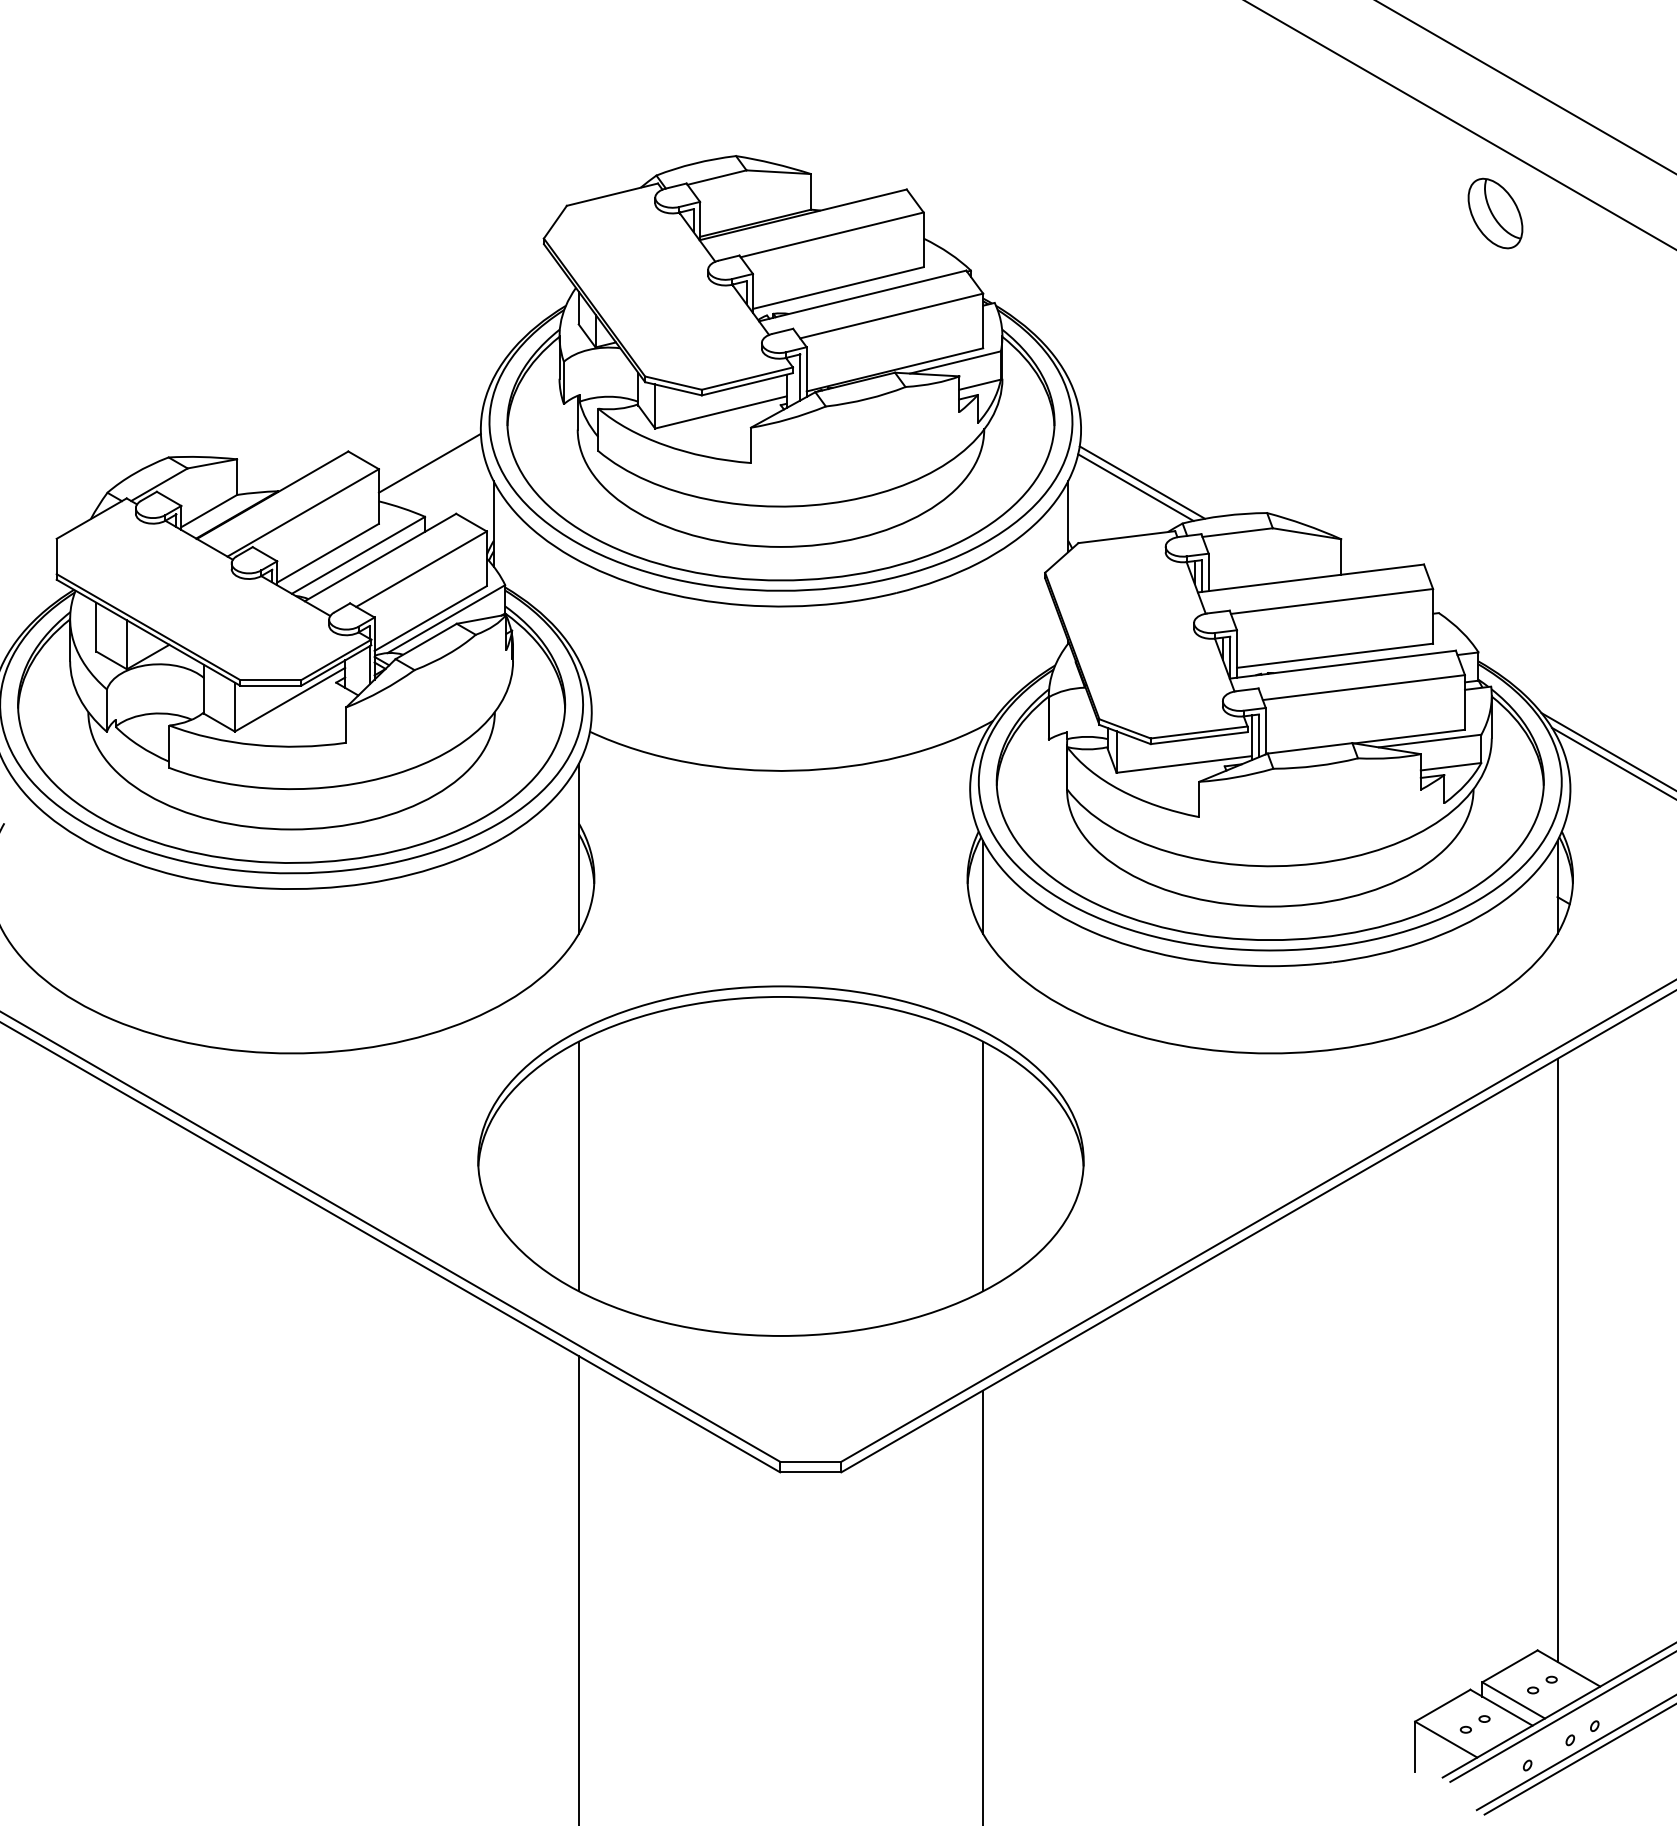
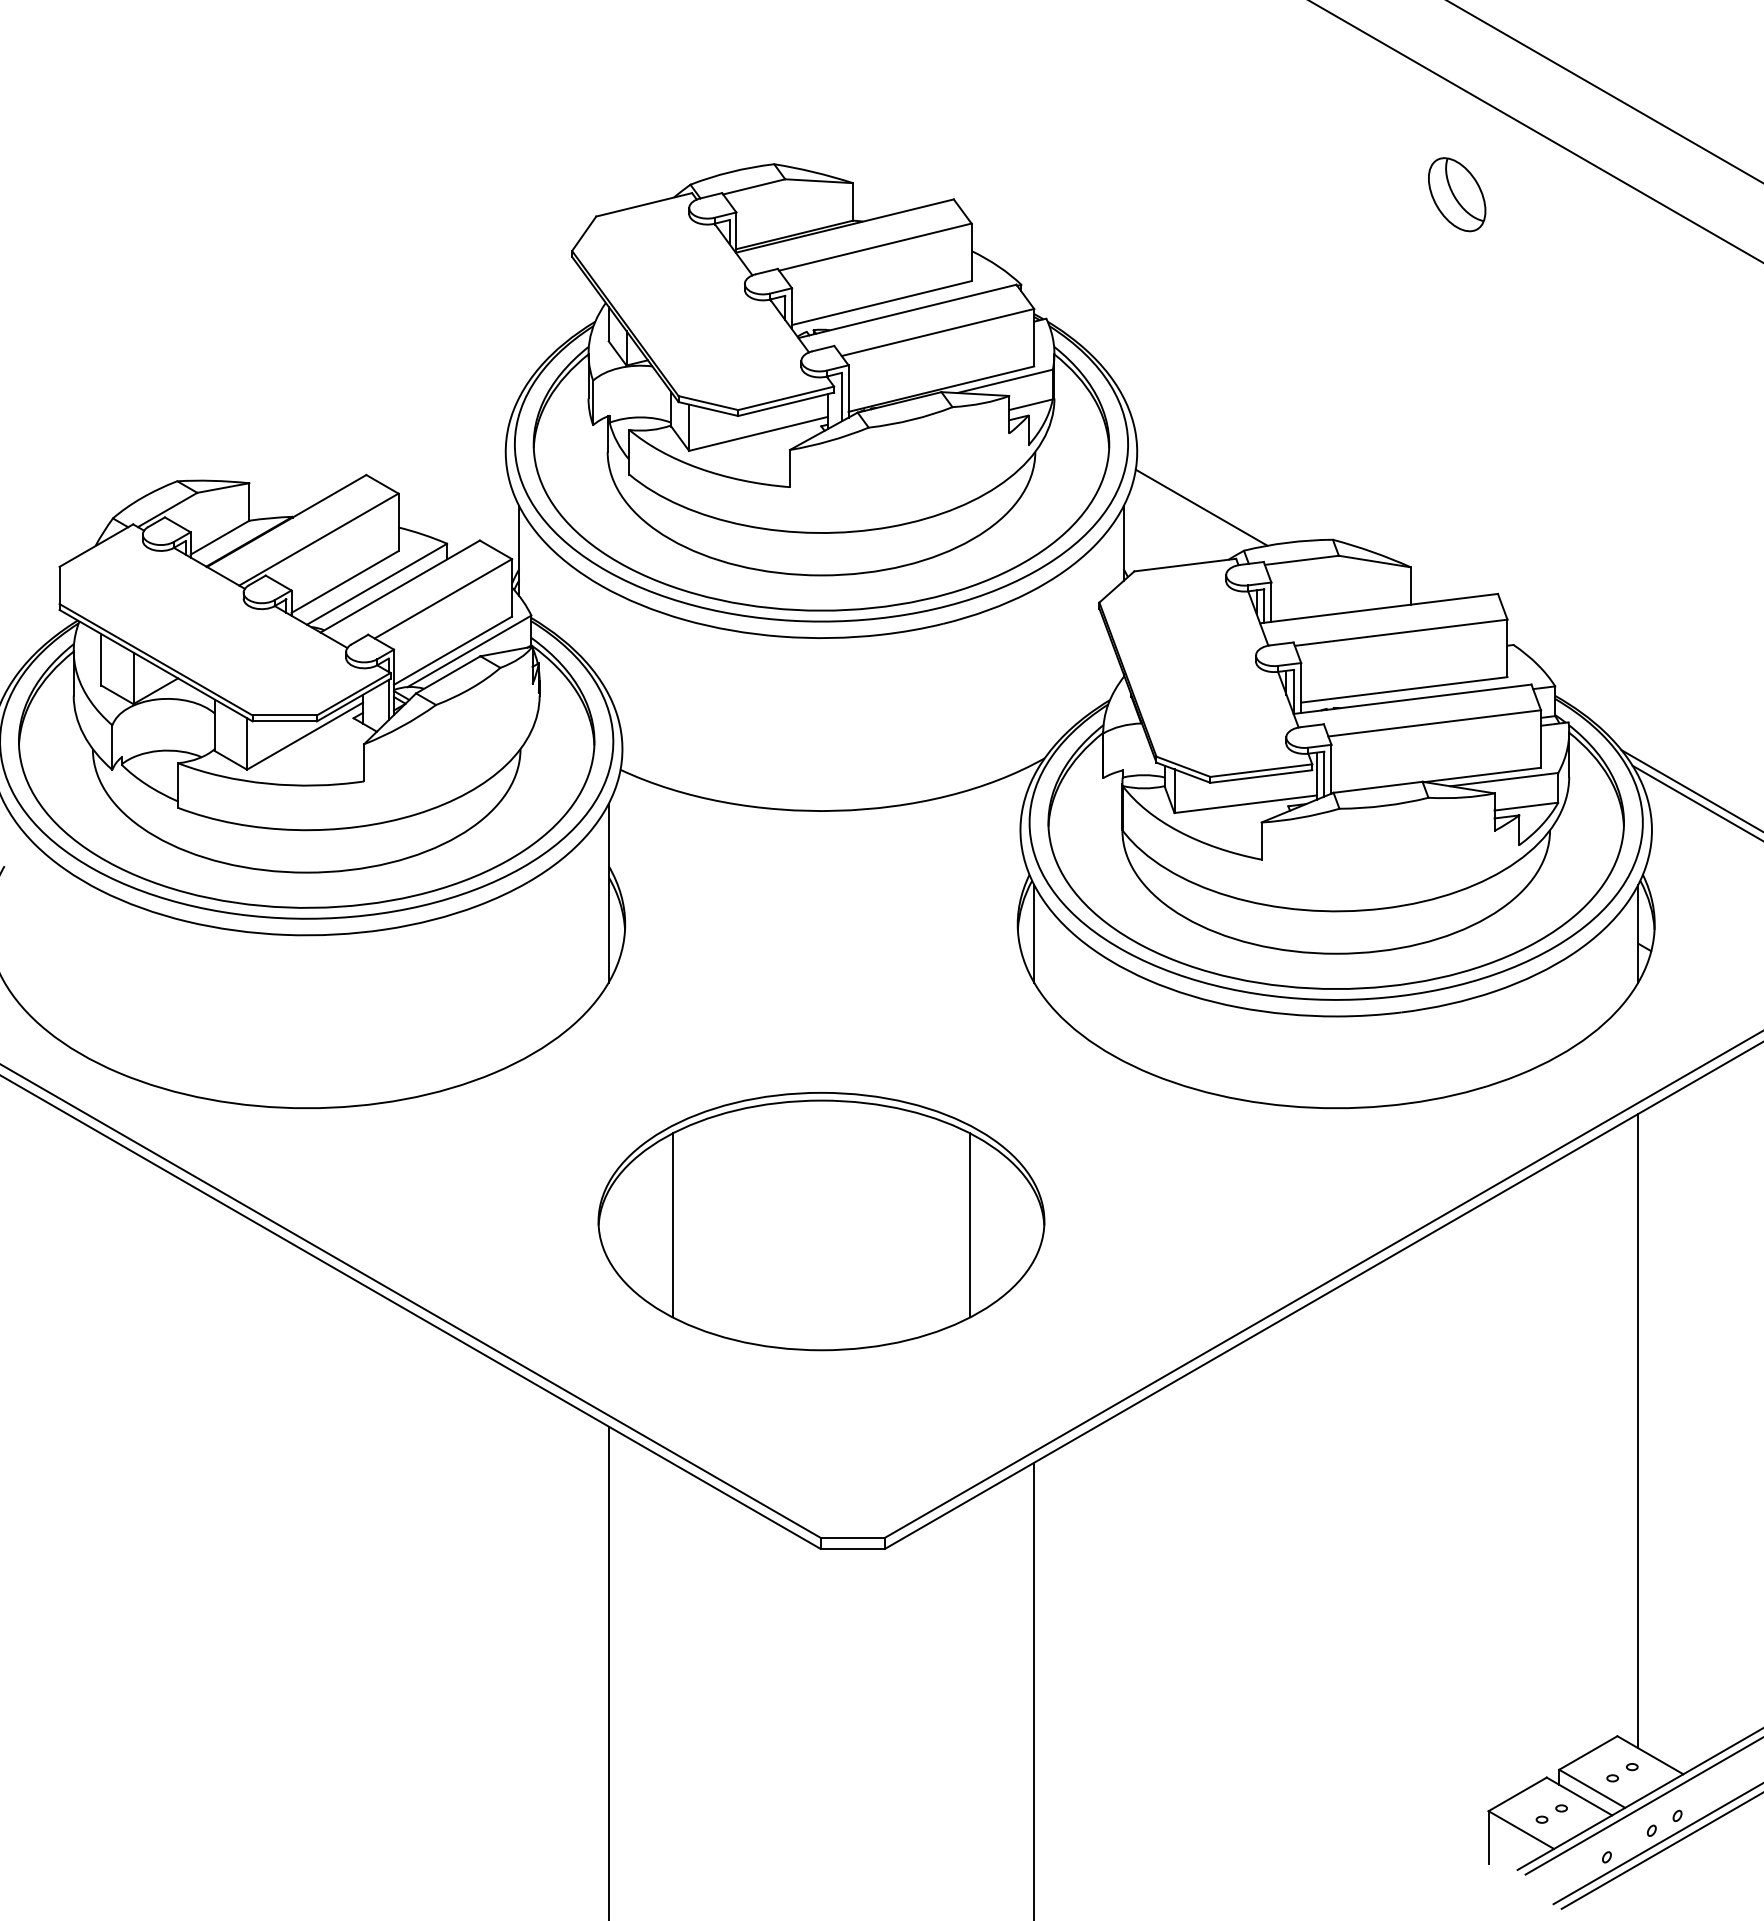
part: (1495, 213) -> (1457, 194), moved
line: (429, 463) -> (451, 487), removed
line: (1135, 488) -> (1194, 513), removed
part: (780, 1161) -> (821, 1221), size x0.7

